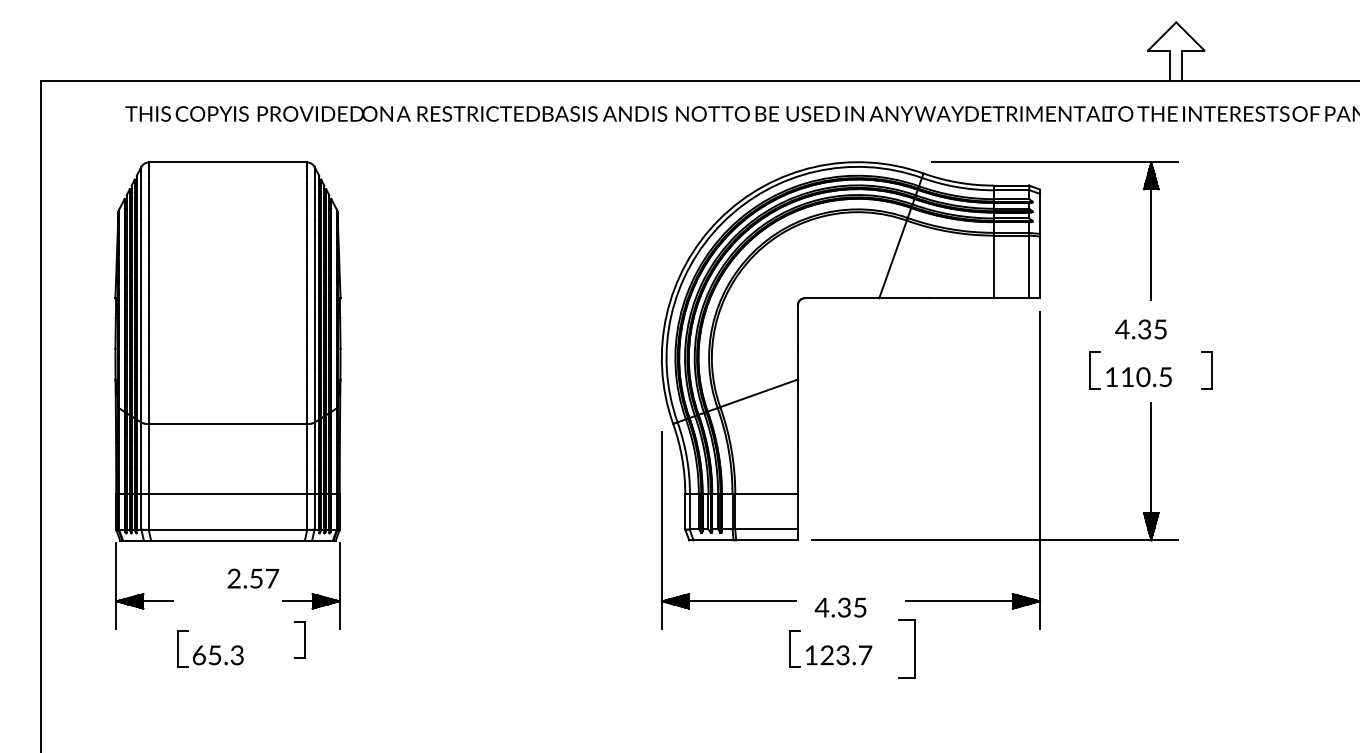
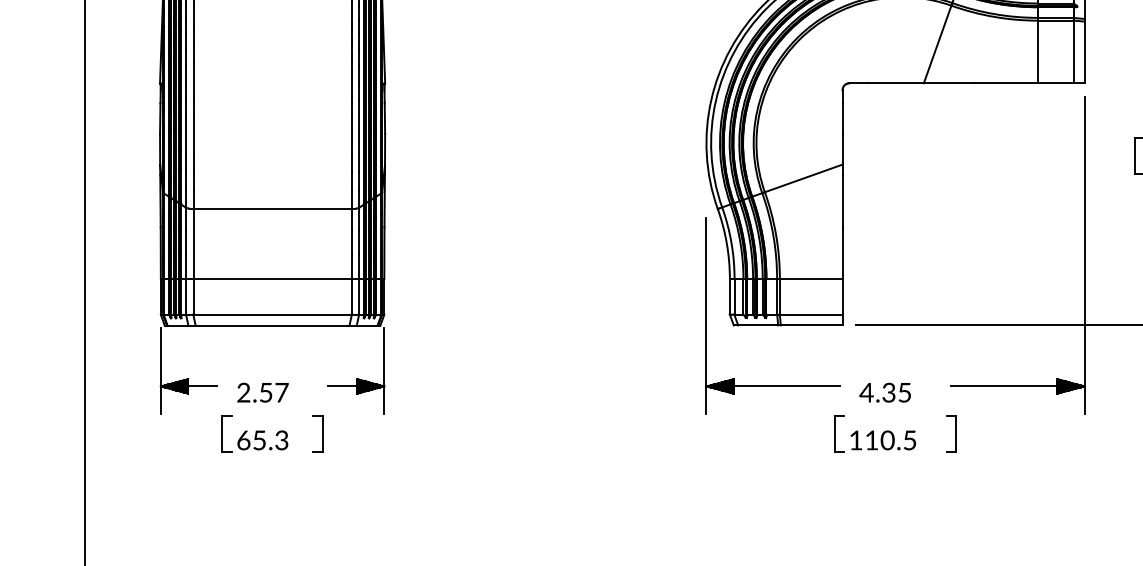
text: (253, 578) -> (263, 392), moved
part: (299, 639) -> (317, 433), moved
part: (906, 648) -> (951, 433), size x0.62
text: (846, 655) -> (891, 440), 123.7 -> 110.5

